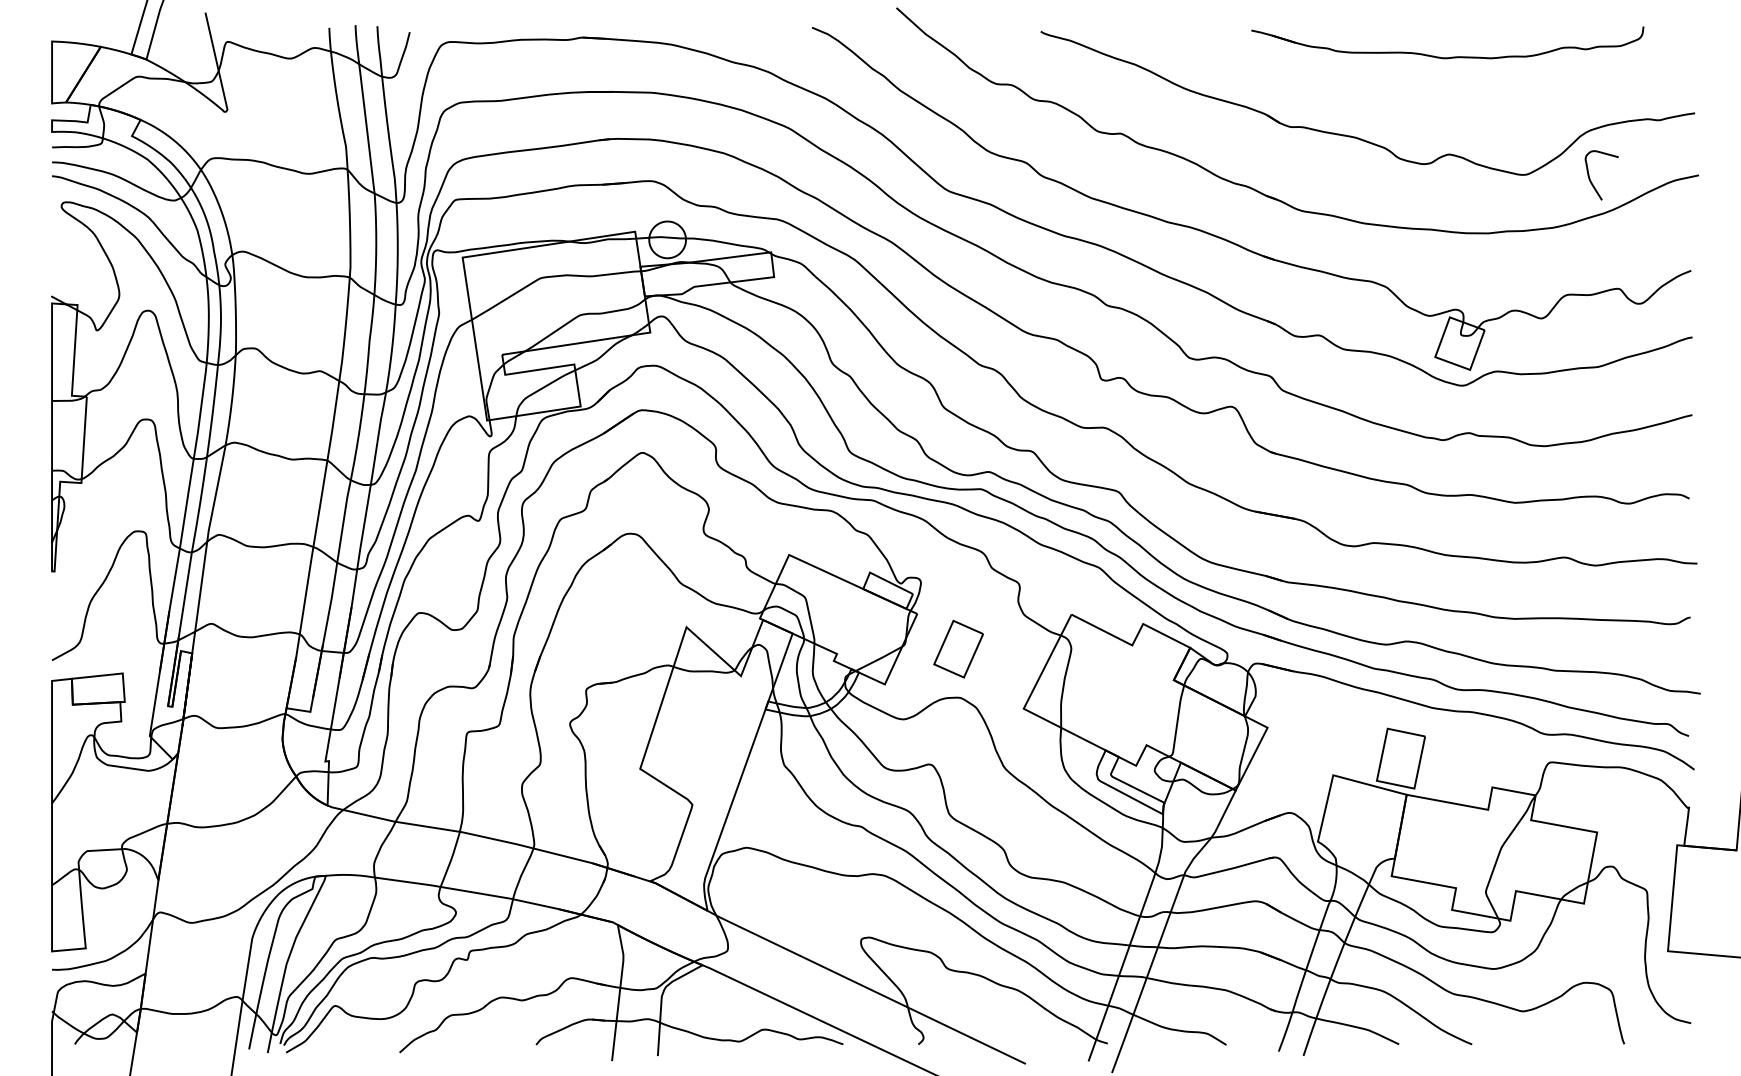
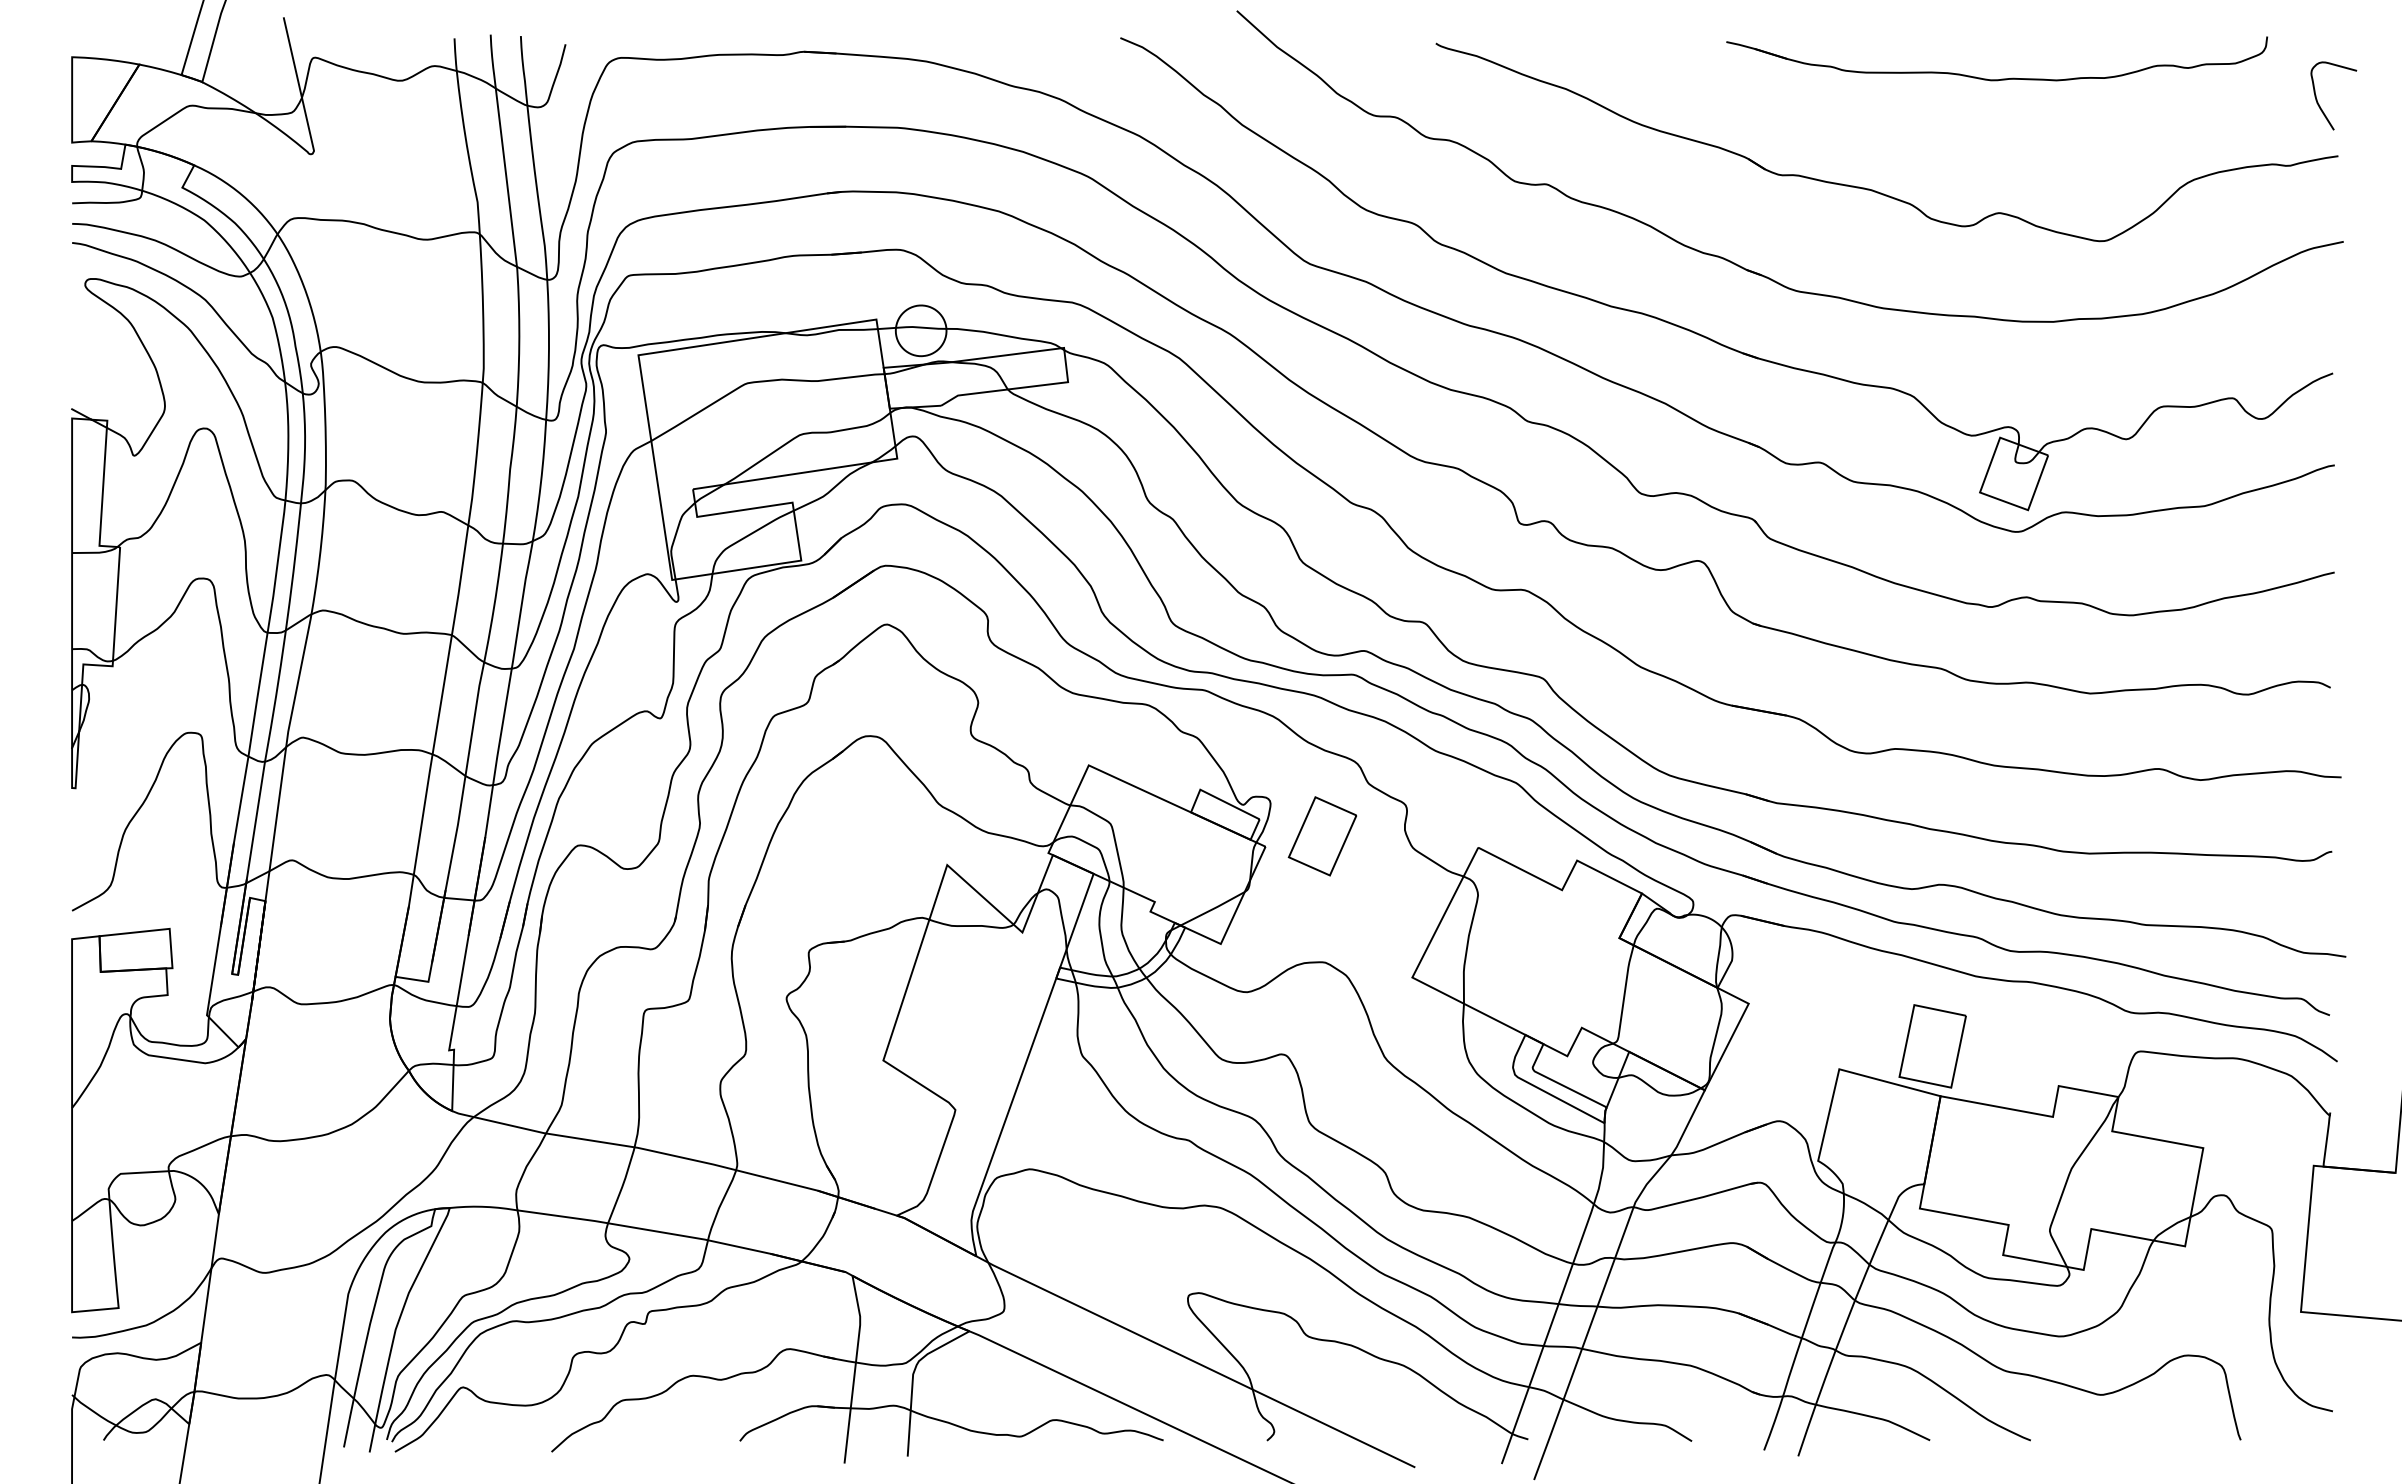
curve: (1590, 178) -> (2317, 99), moved
part: (957, 649) -> (1321, 836), moved

